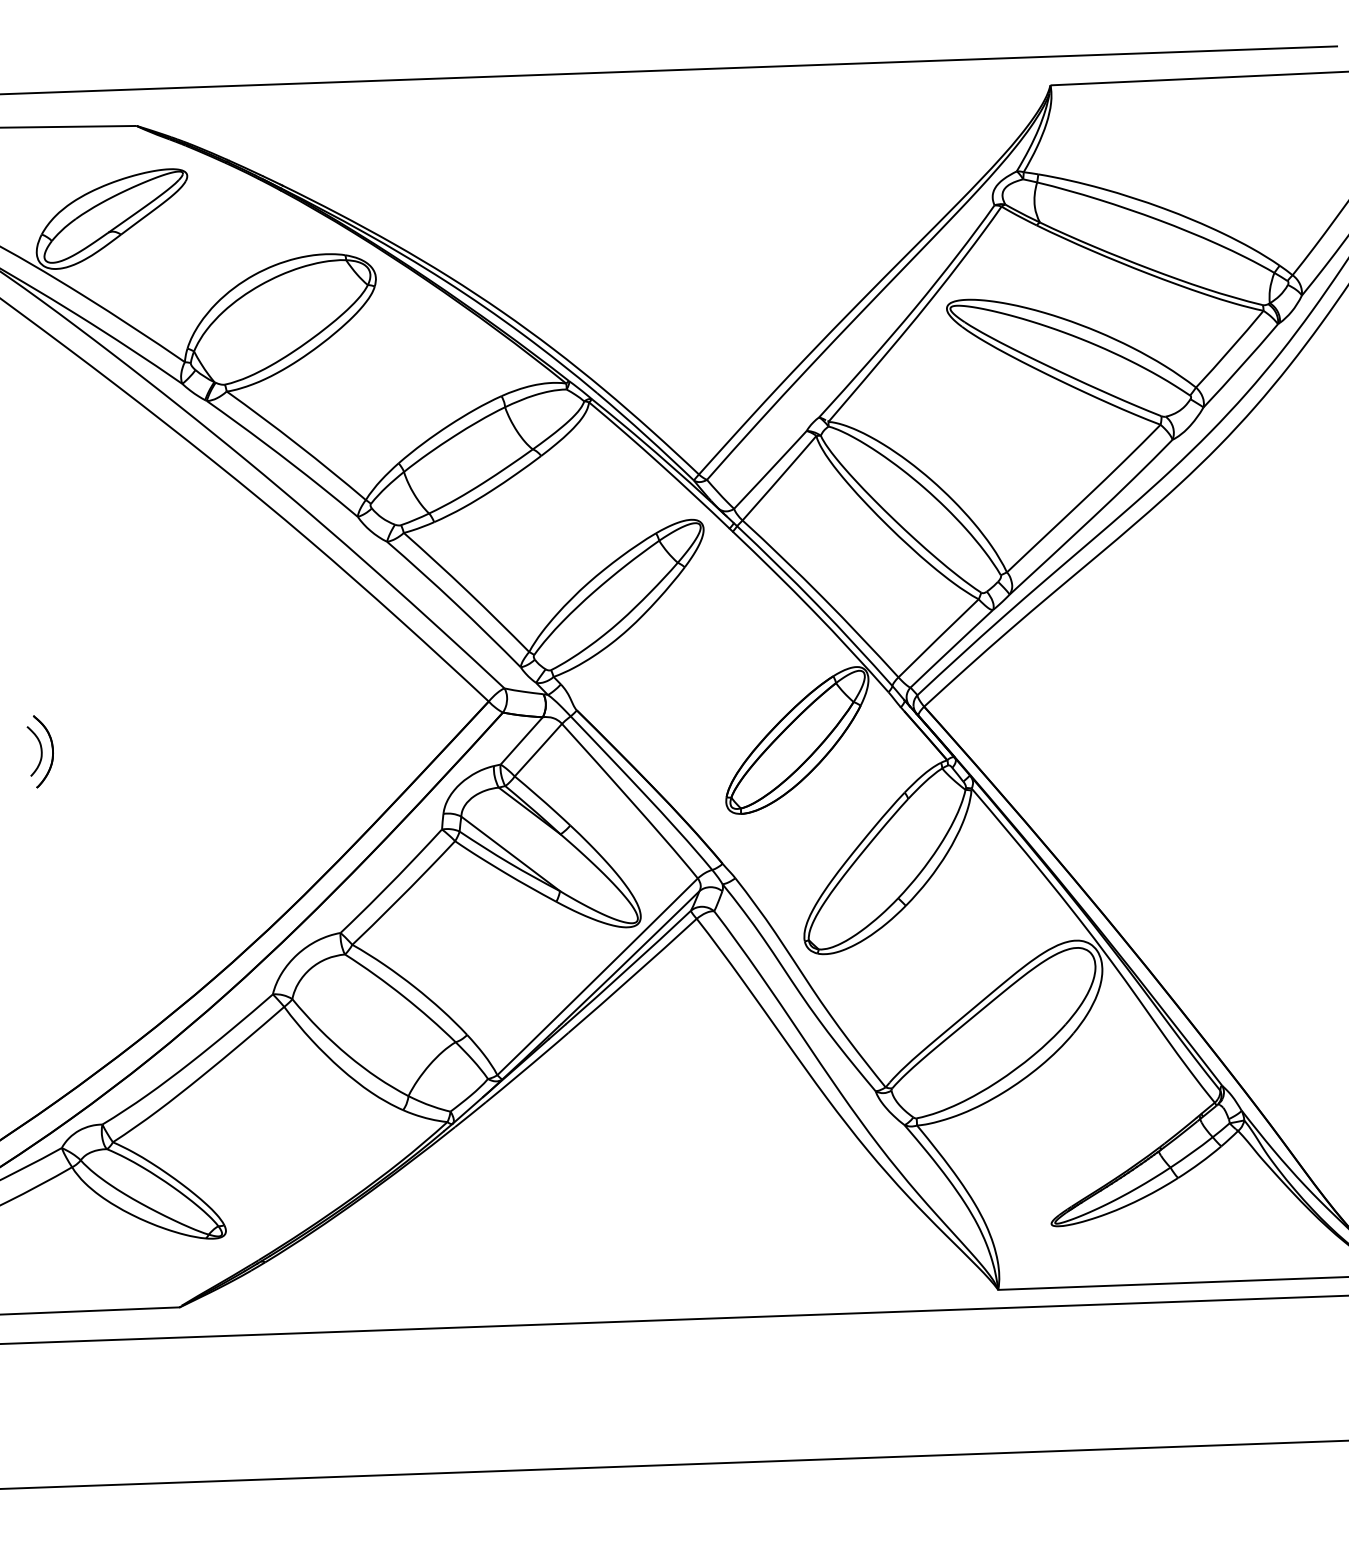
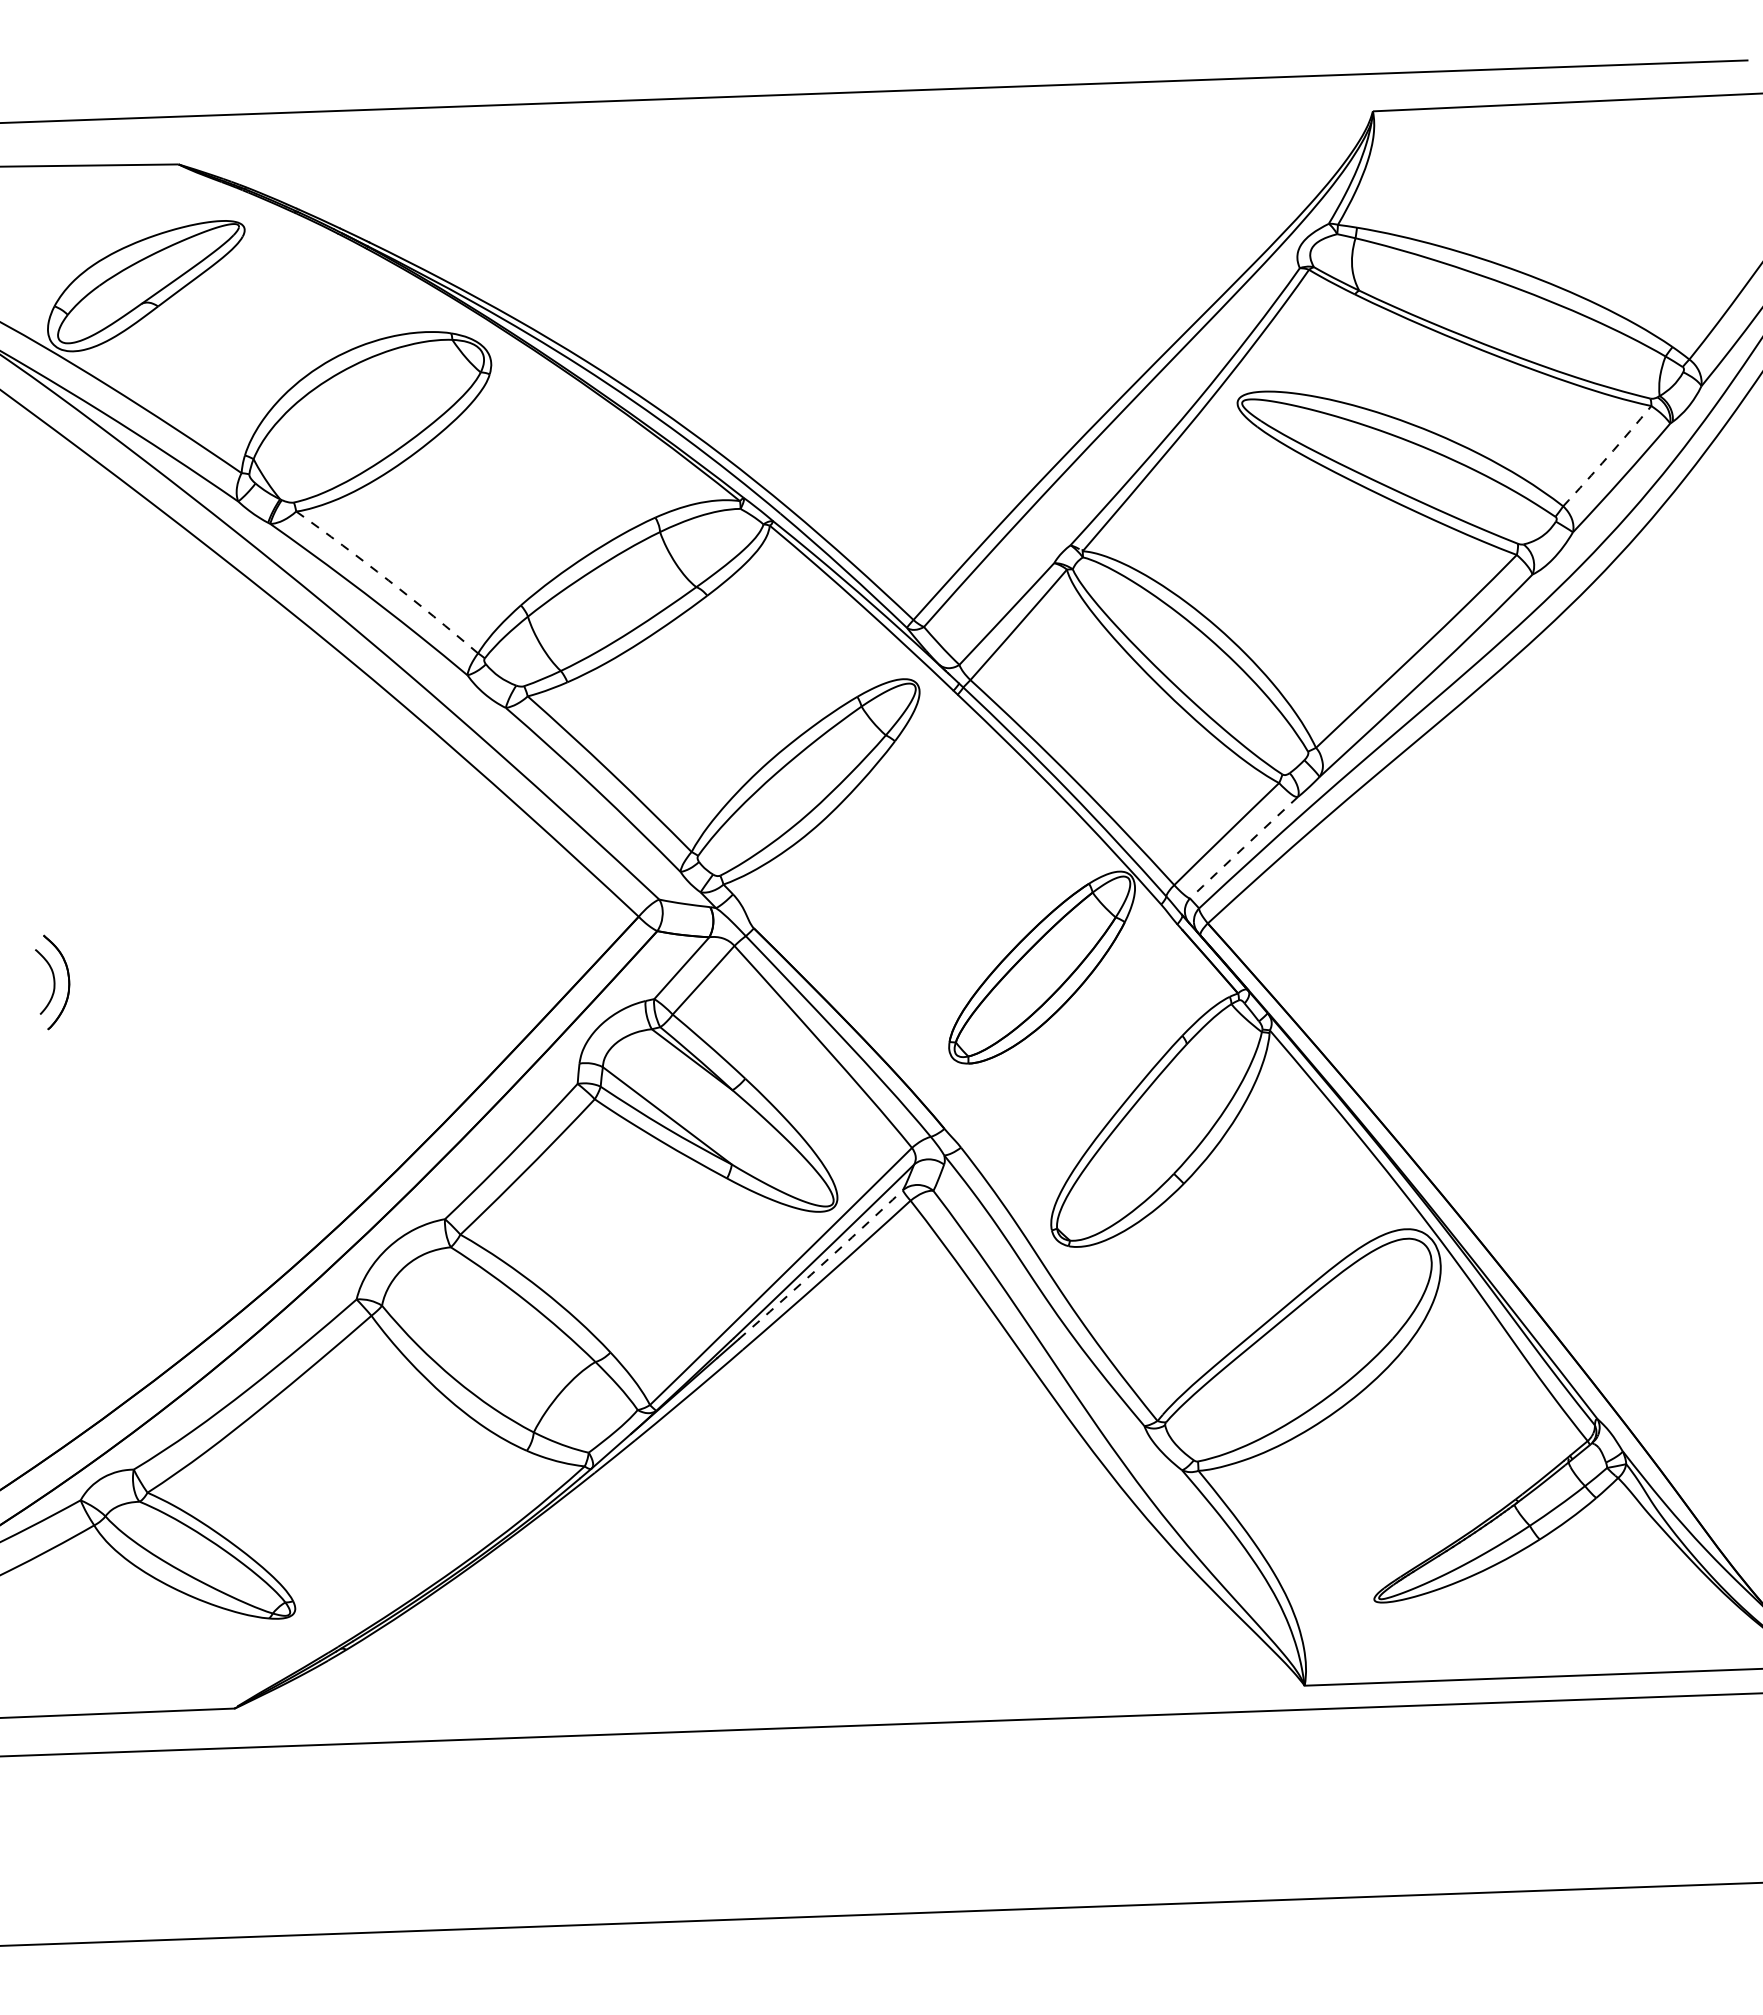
arc: (1229, 349) -> (1607, 456), solid -> dashed
arc: (297, 444) -> (388, 580), solid -> dashed
arc: (951, 648) -> (1243, 847), solid -> dashed
arc: (628, 968) -> (821, 1265), solid -> dashed

